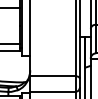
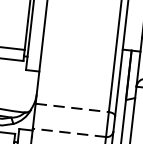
line: (52, 76) -> (71, 108), solid -> dashed
line: (52, 91) -> (68, 132), solid -> dashed

